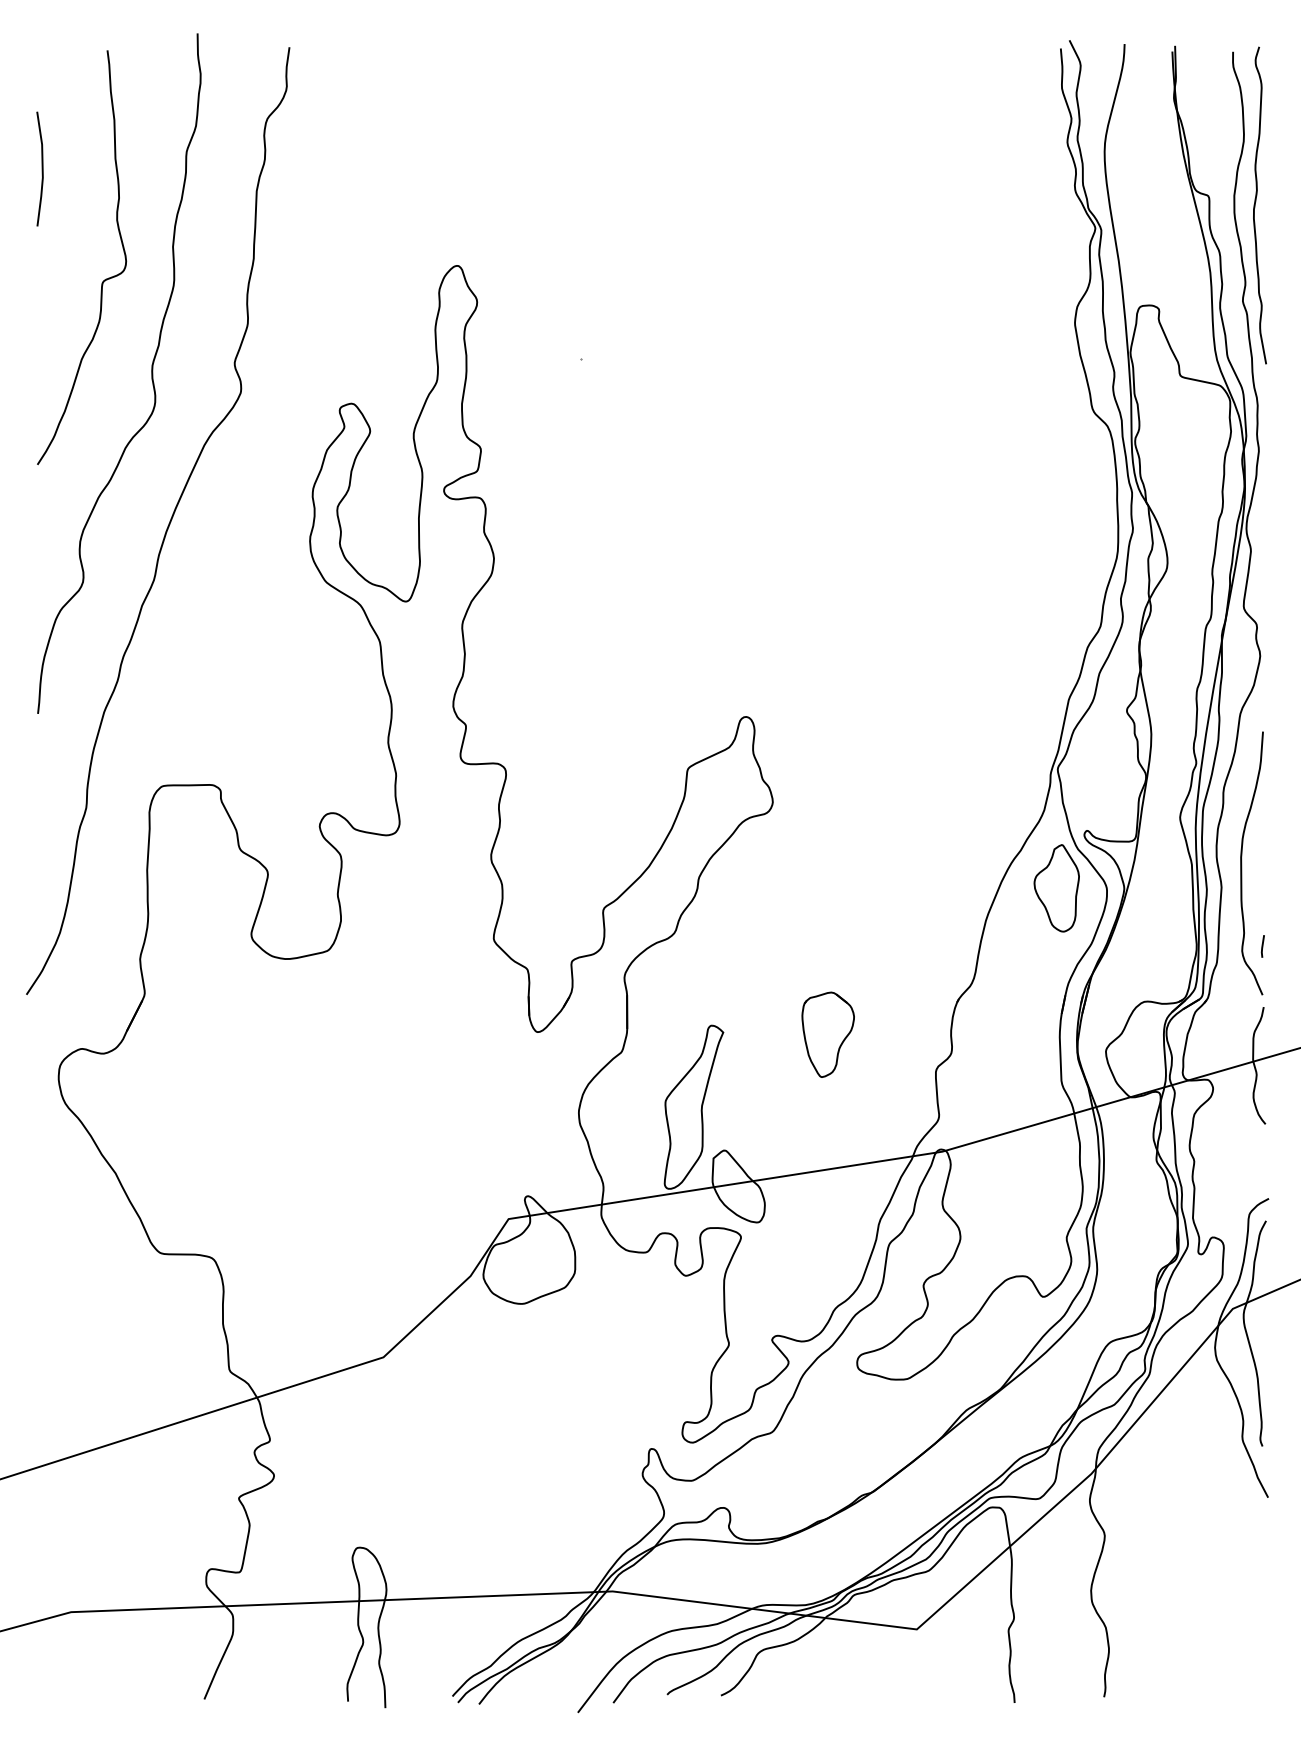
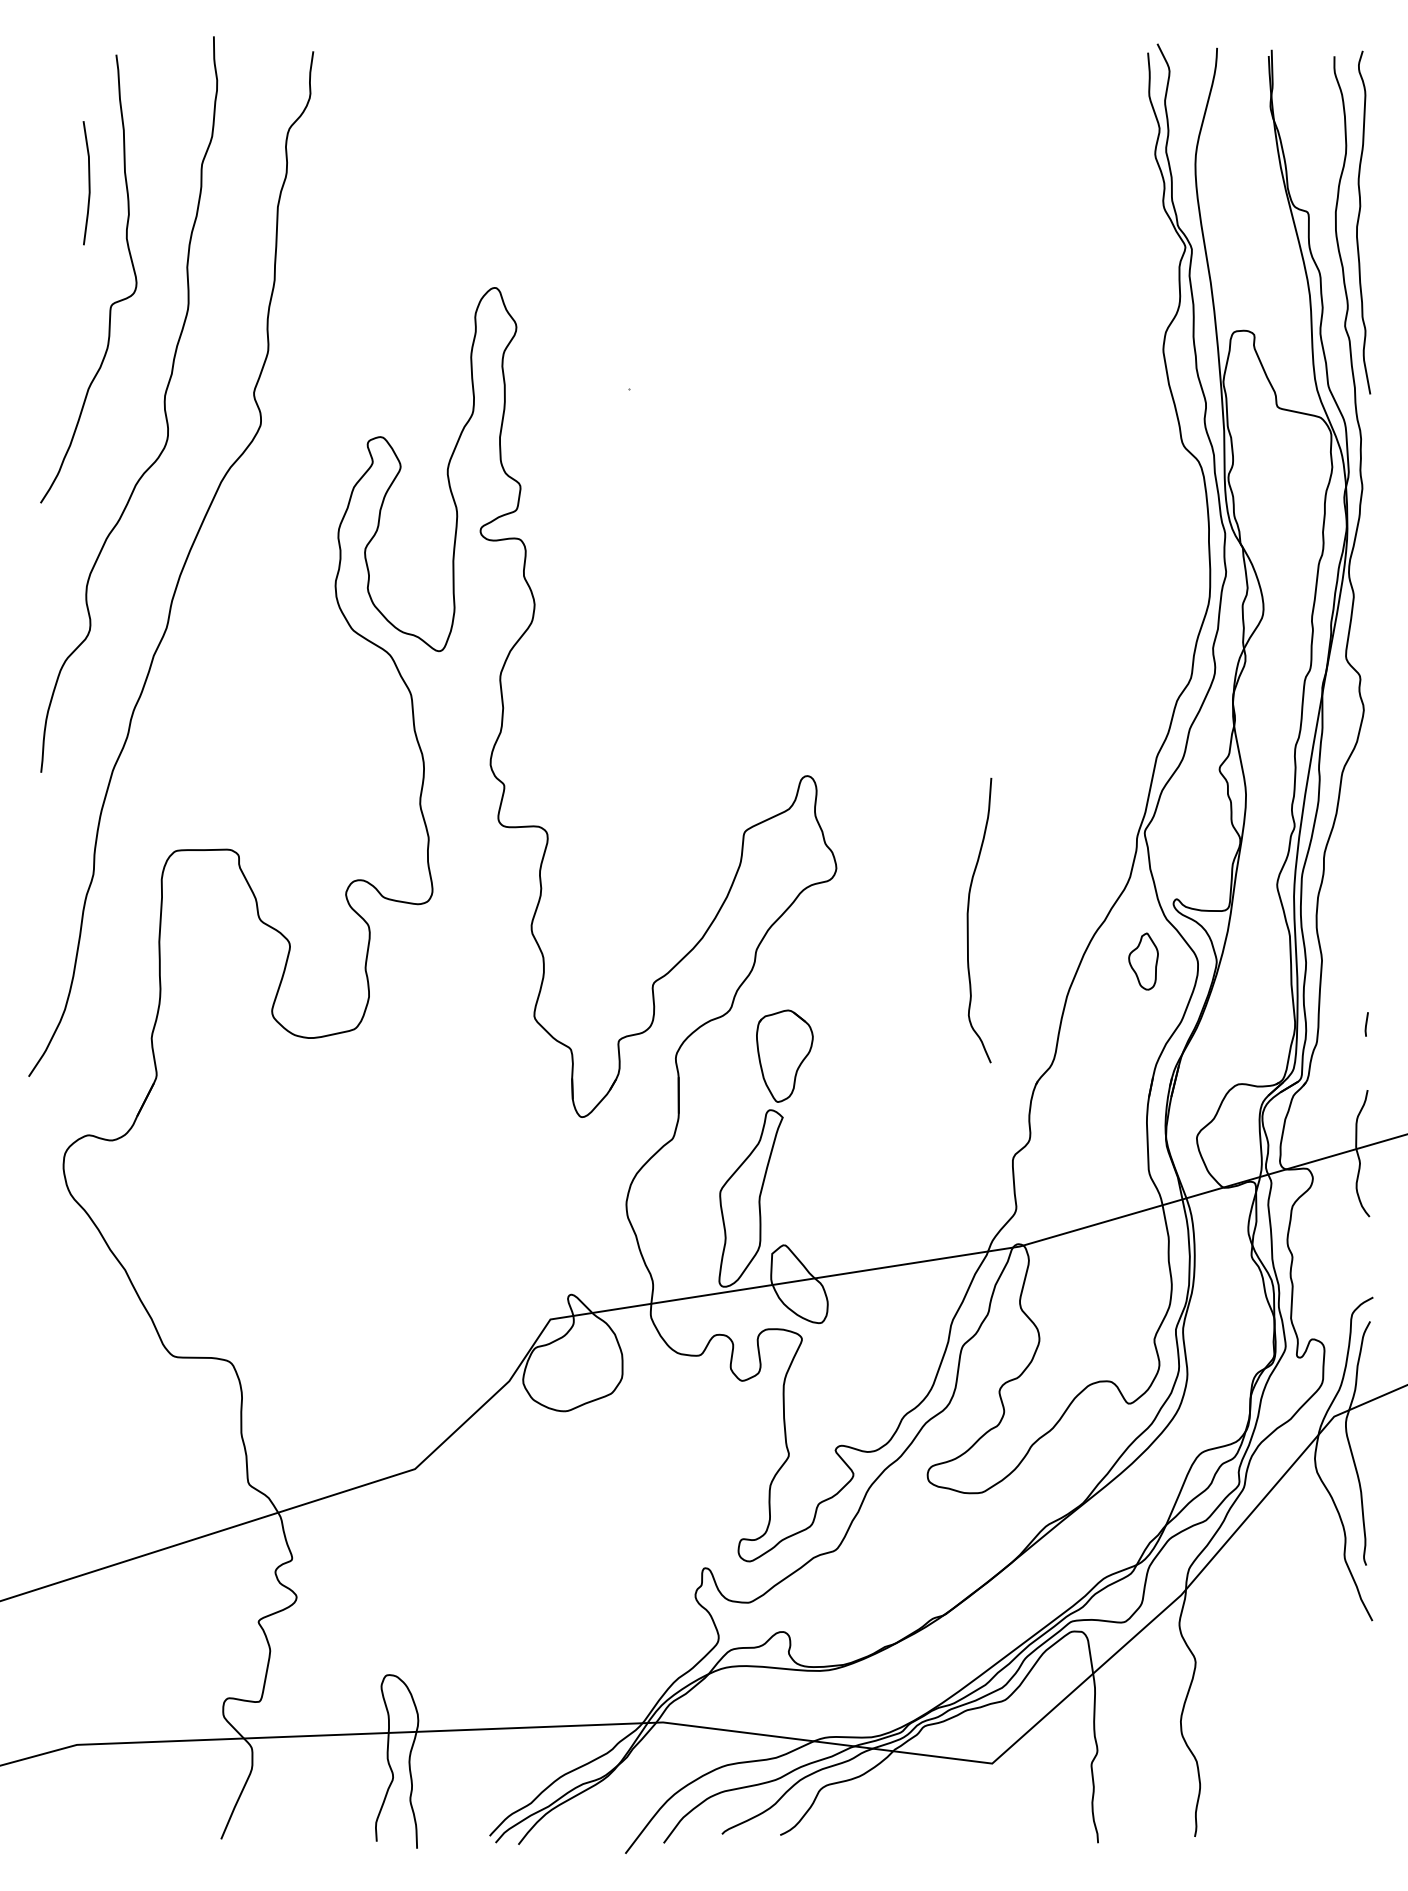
line: (41, 168) -> (88, 182), moved
curve: (1242, 863) -> (969, 920), moved
part: (1056, 888) -> (1143, 961), size x0.6
part: (827, 1034) -> (784, 1055), moved

